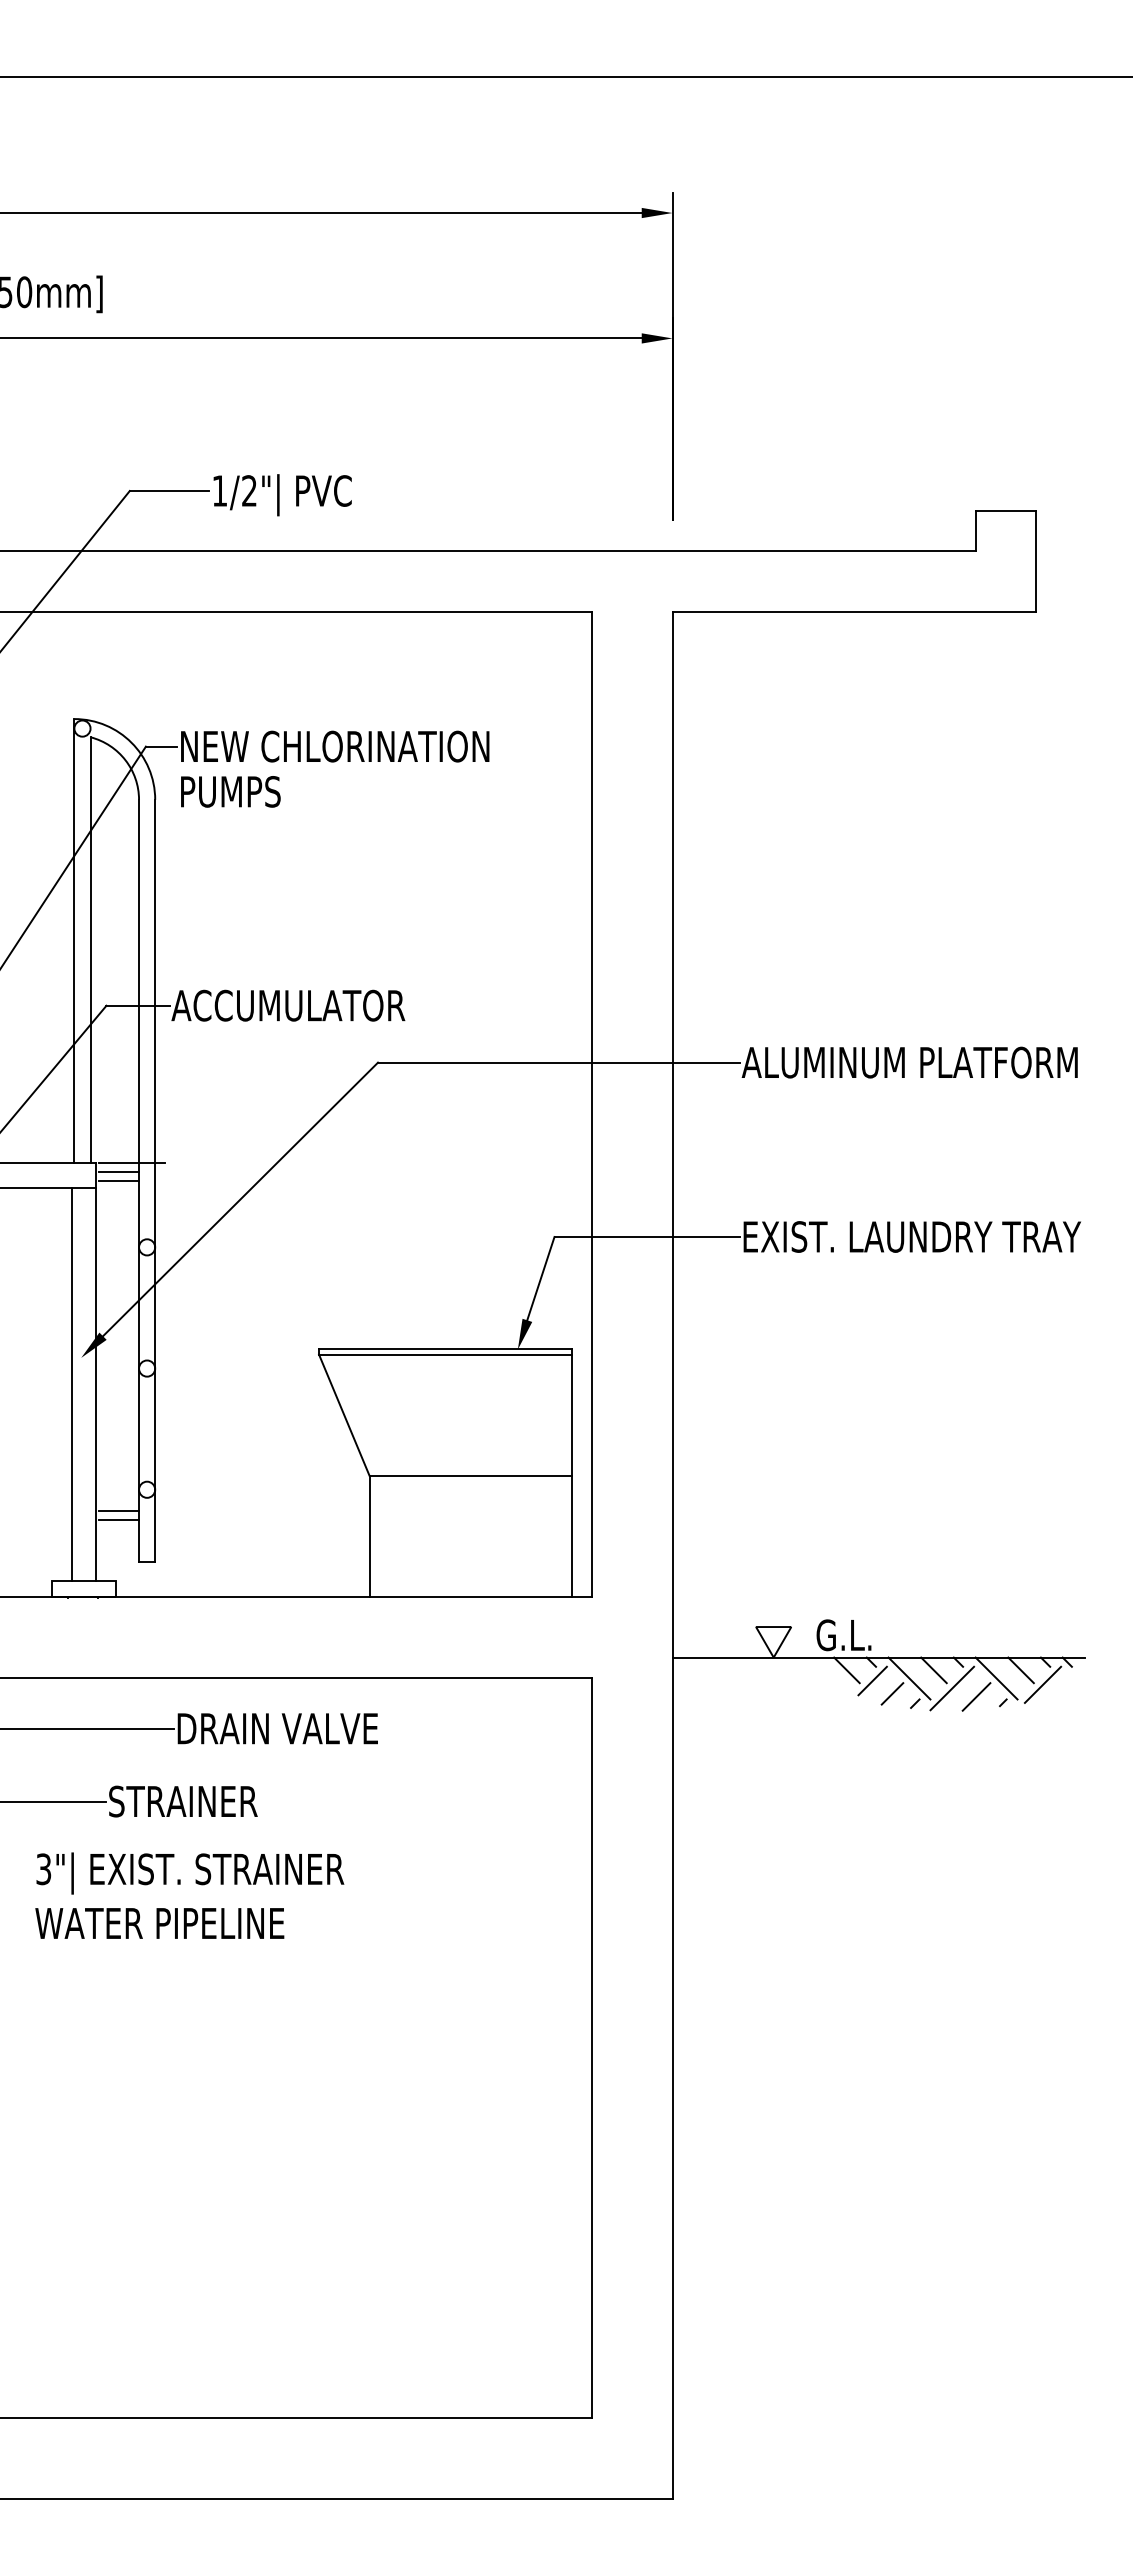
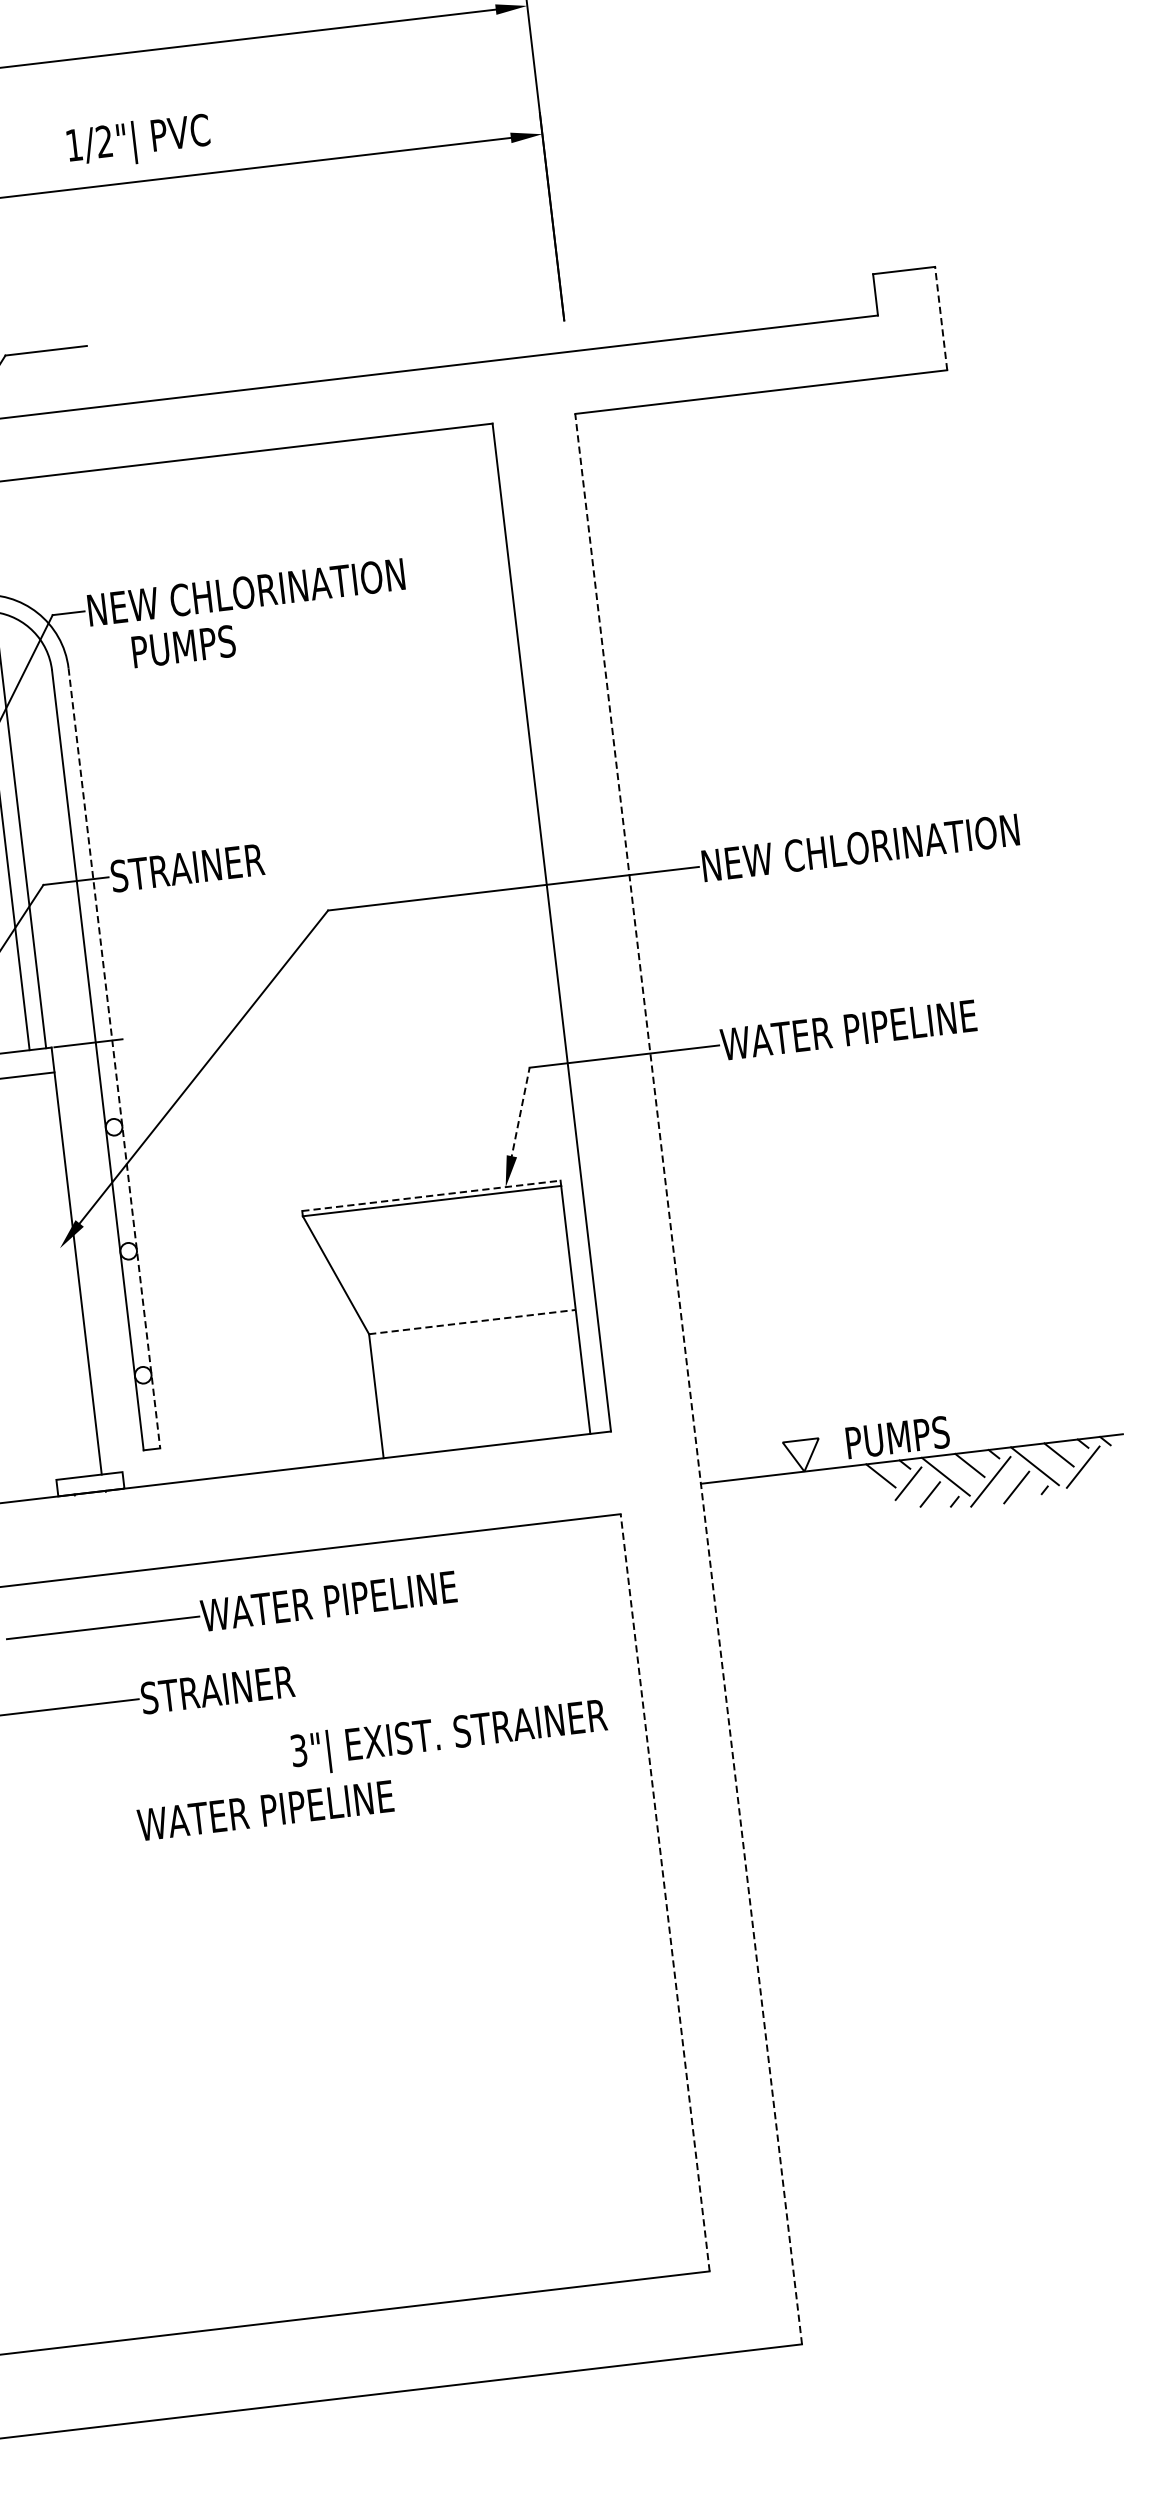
text: (282, 495) -> (138, 142), moved
line: (1036, 561) -> (941, 318), solid -> dashed
text: (230, 791) -> (183, 646), moved
text: (288, 1005) -> (229, 862), ACCUMULATOR -> STRAINER
text: (909, 1062) -> (871, 846), ALUMINUM PLATFORM -> NEW CHLORINATION
line: (118, 1171) -> (75, 1053), removed
line: (118, 1181) -> (76, 1063), removed
line: (155, 1181) -> (114, 1058), solid -> dashed
text: (911, 1236) -> (894, 1024), EXIST. LAUNDRY TRAY -> WATER PIPELINE
line: (540, 1280) -> (520, 1113), solid -> dashed
line: (445, 1349) -> (431, 1195), solid -> dashed
line: (71, 1383) -> (53, 1275), removed
line: (471, 1475) -> (473, 1321), solid -> dashed
line: (118, 1511) -> (116, 1400), removed
line: (118, 1520) -> (117, 1410), removed
line: (672, 1554) -> (688, 1378), solid -> dashed
text: (866, 1635) -> (896, 1437), G.L. -> PUMPS
text: (300, 1728) -> (328, 1601), DRAIN VALVE -> WATER PIPELINE
text: (190, 1873) -> (449, 1737), moved
text: (159, 1923) -> (265, 1810), moved
line: (591, 2047) -> (664, 1892), solid -> dashed

